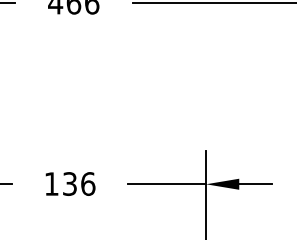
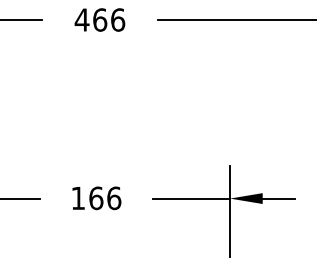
text: (70, 184) -> (96, 198), 136 -> 166

